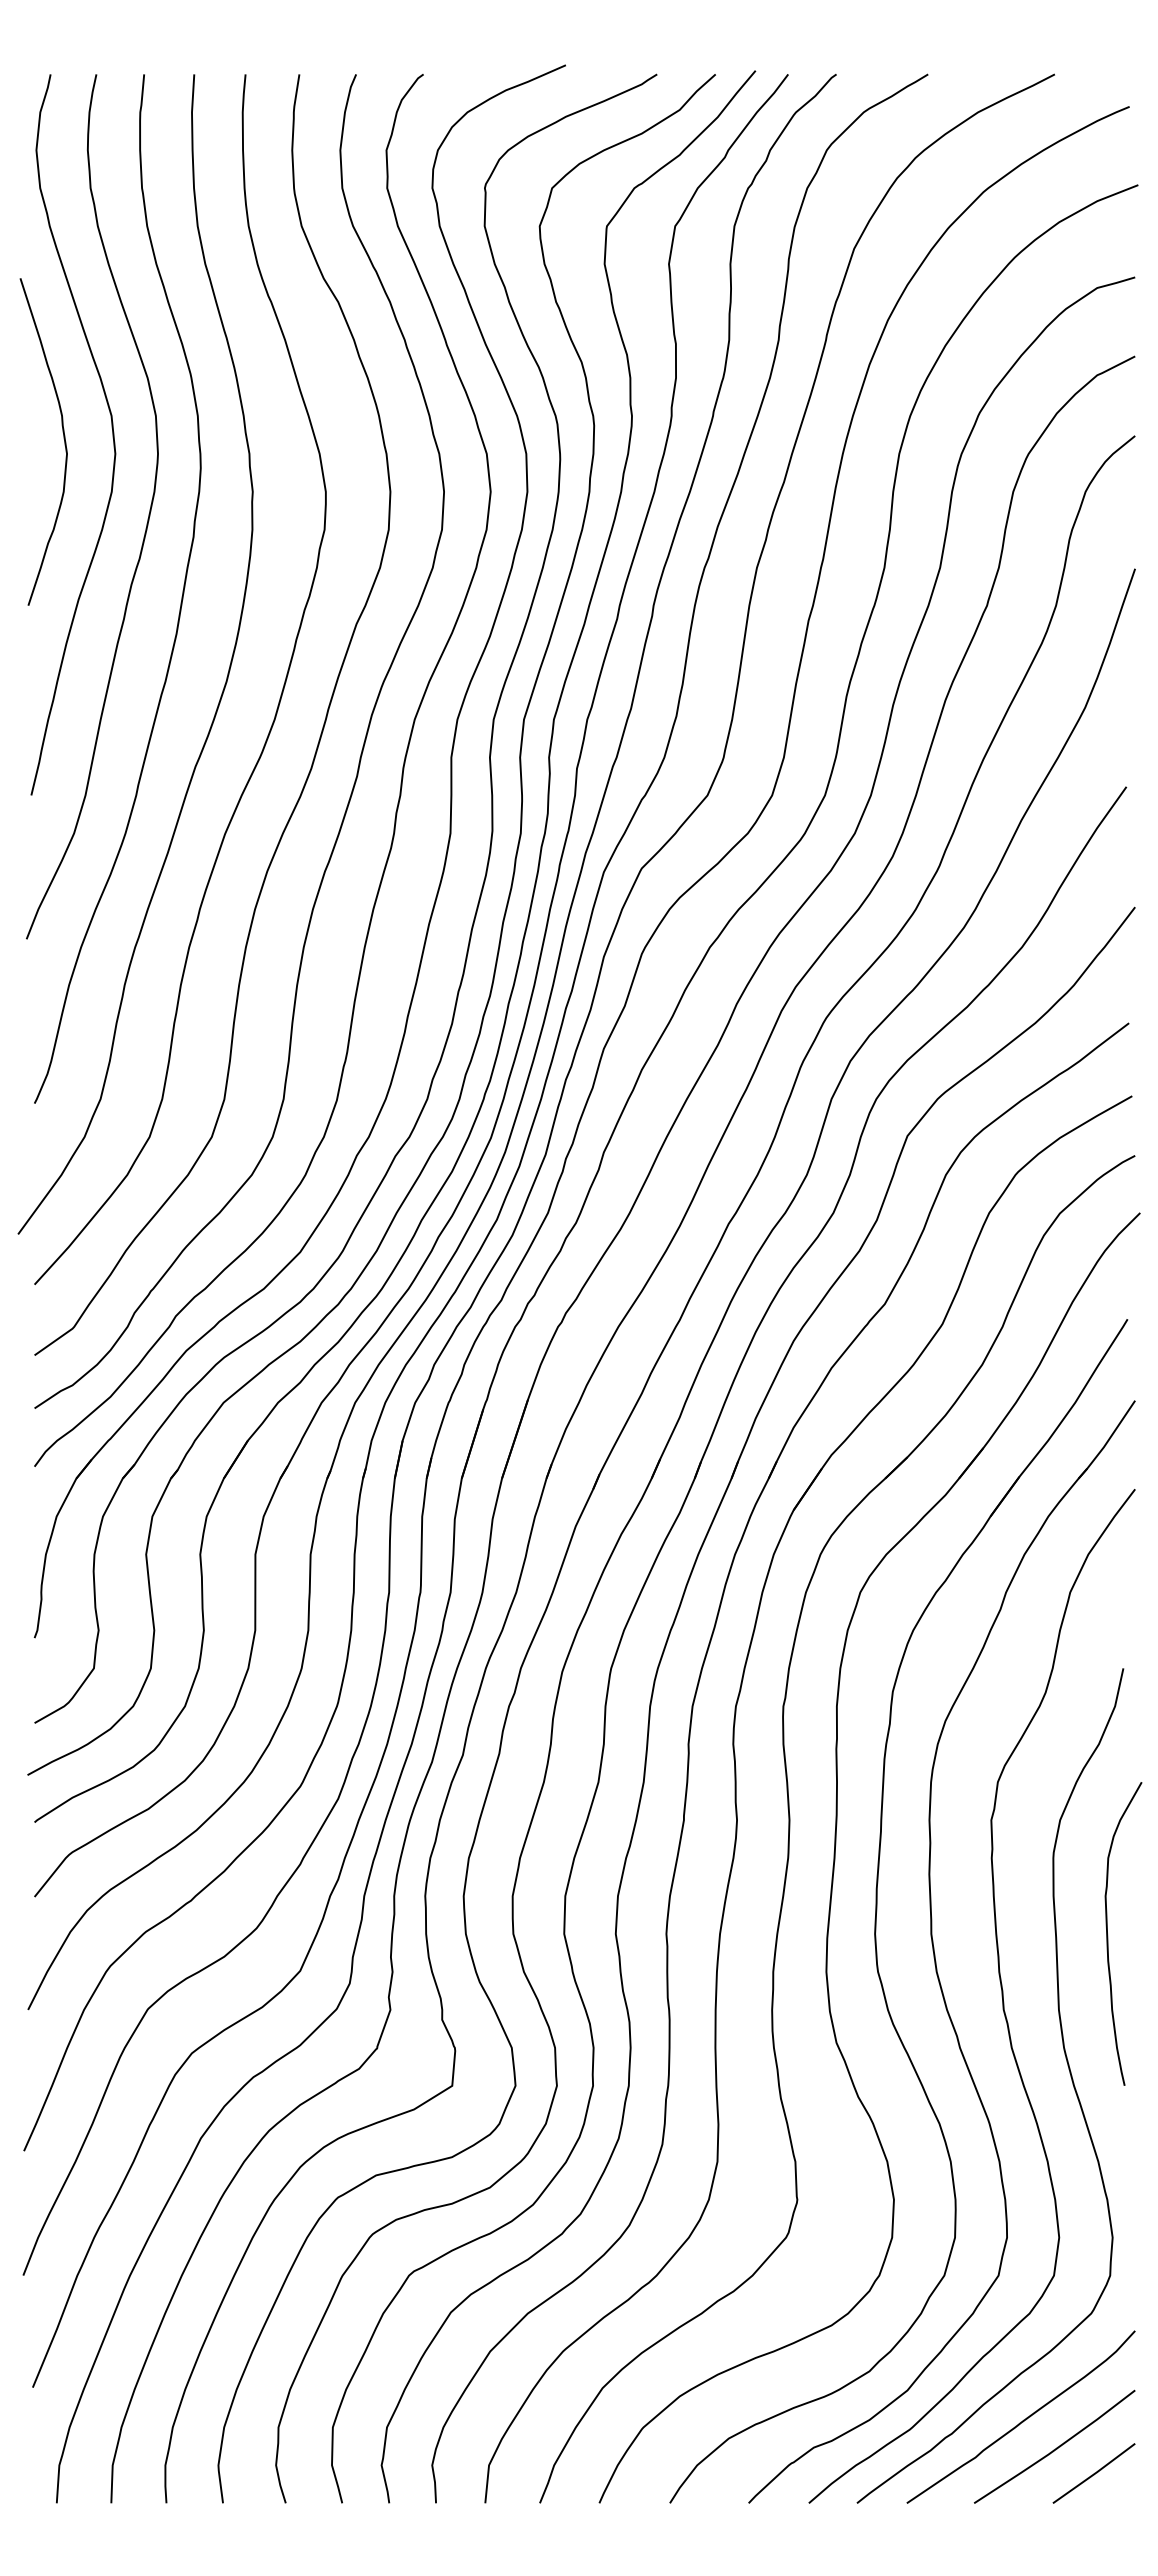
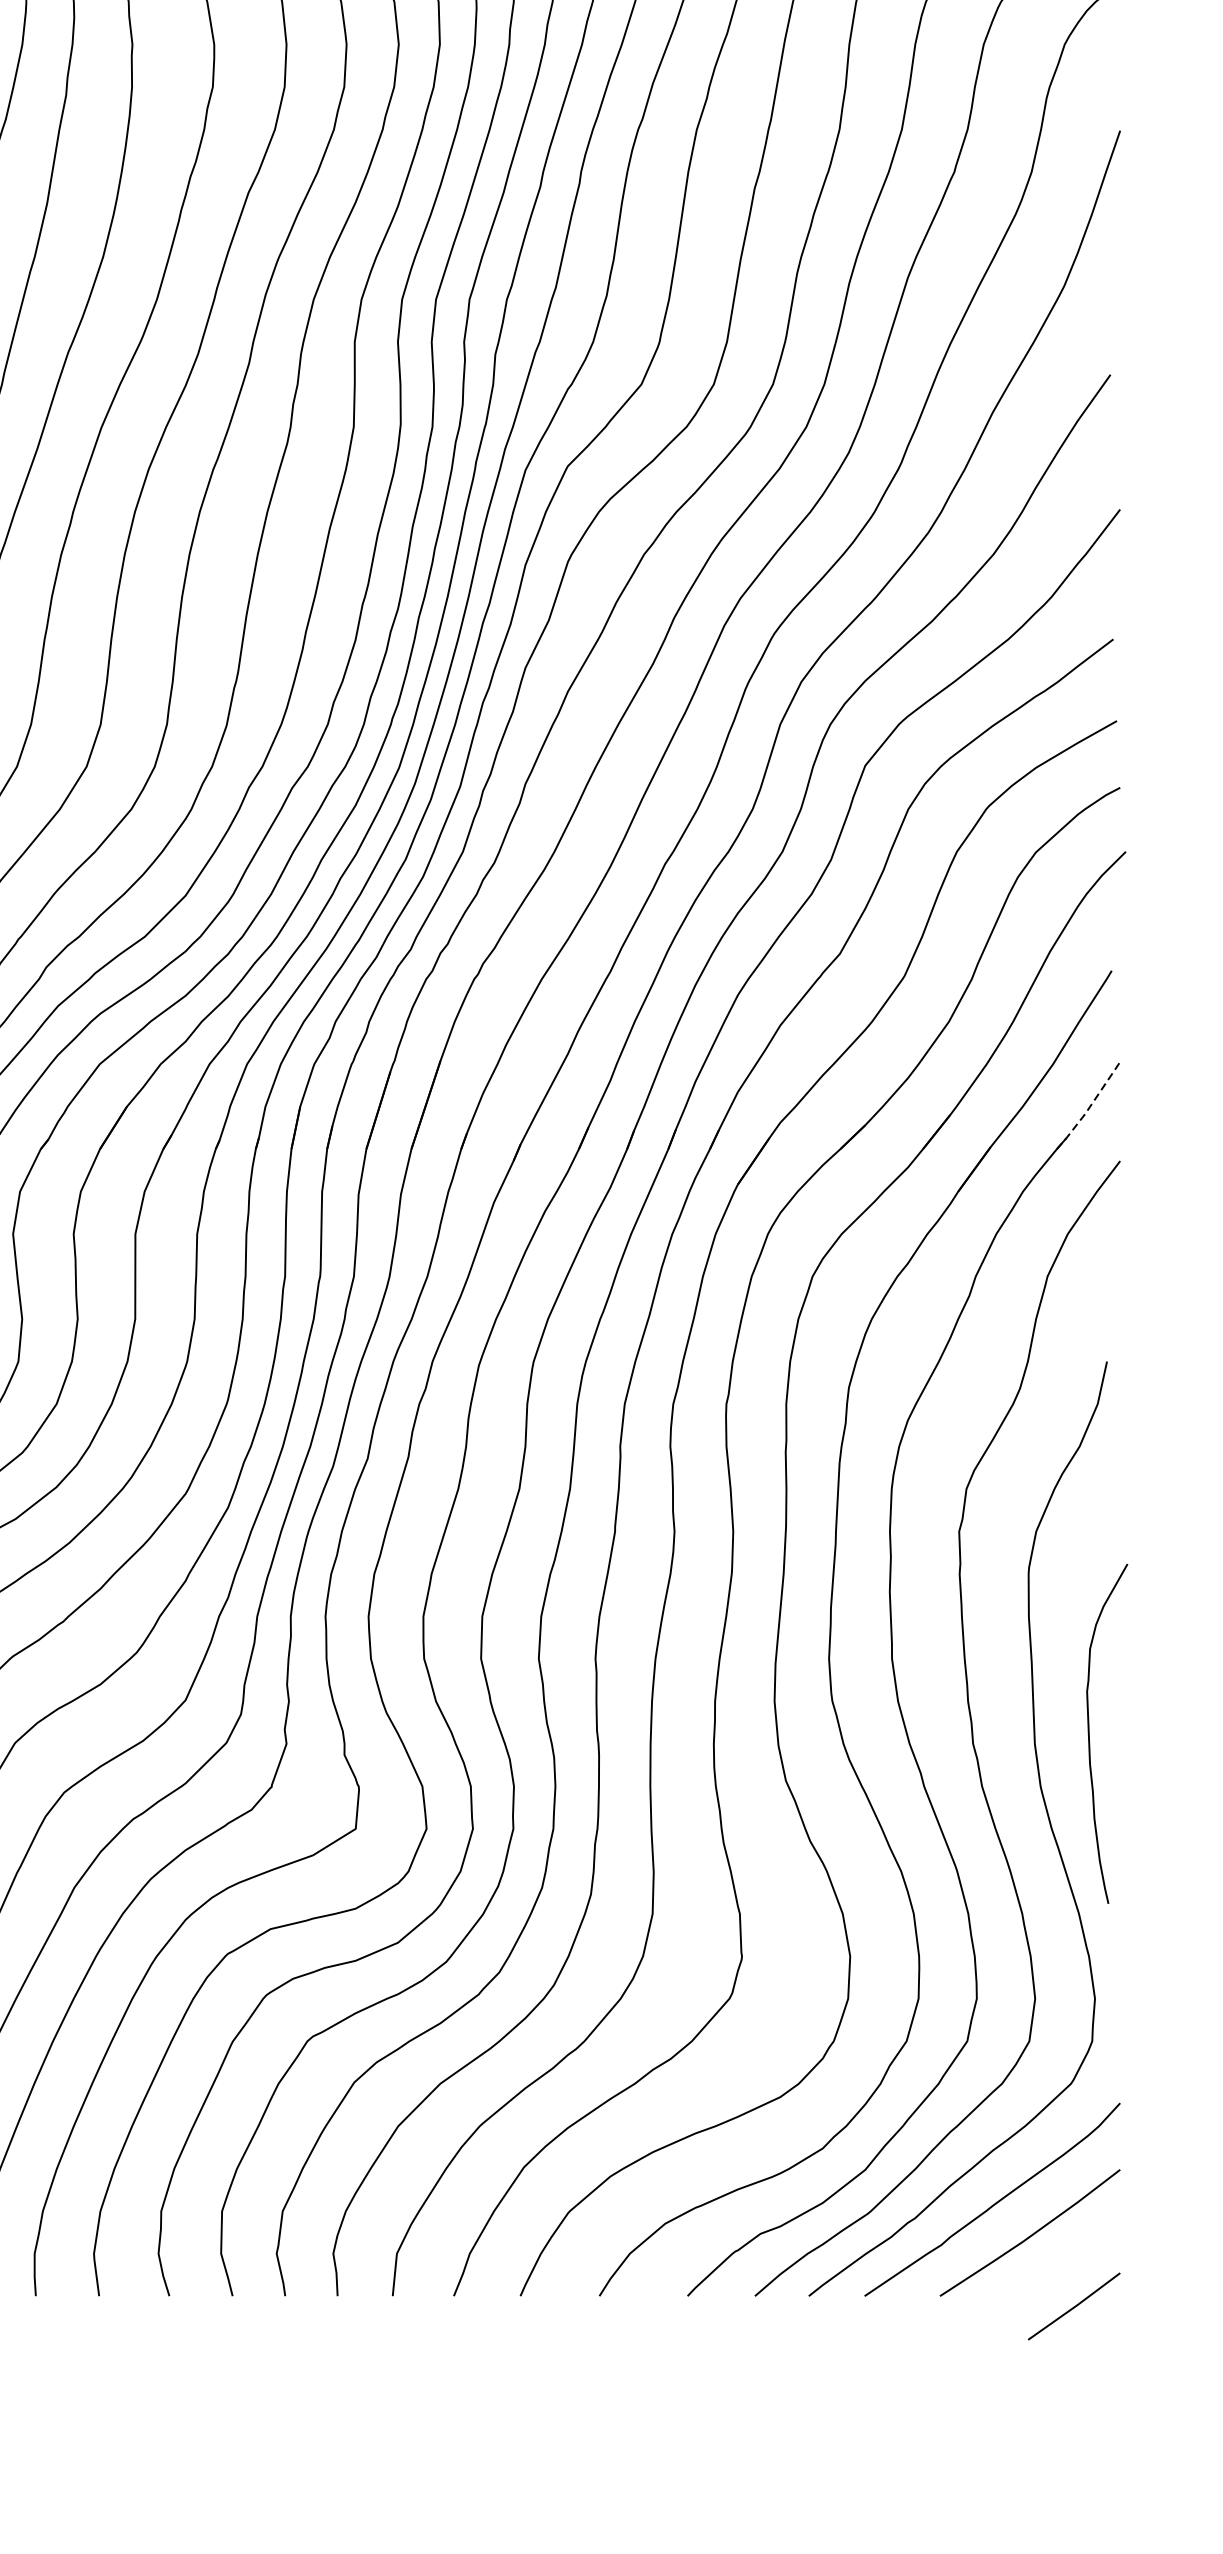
line: (1107, 1441) -> (1089, 1107), solid -> dashed
curve: (1108, 1935) -> (1090, 1735), moved
line: (1093, 2473) -> (1073, 2306), moved

